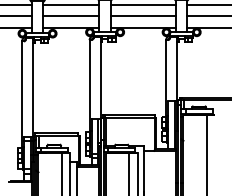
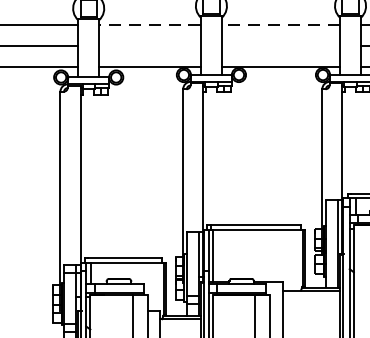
line: (70, 4) -> (148, 24), solid -> dashed
line: (143, 4) -> (281, 24), solid -> dashed
line: (71, 16) -> (150, 46), removed
line: (143, 16) -> (281, 46), removed

